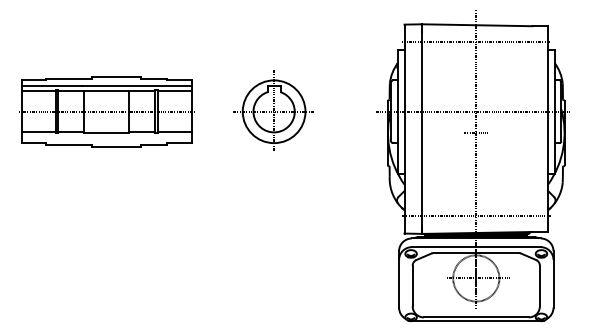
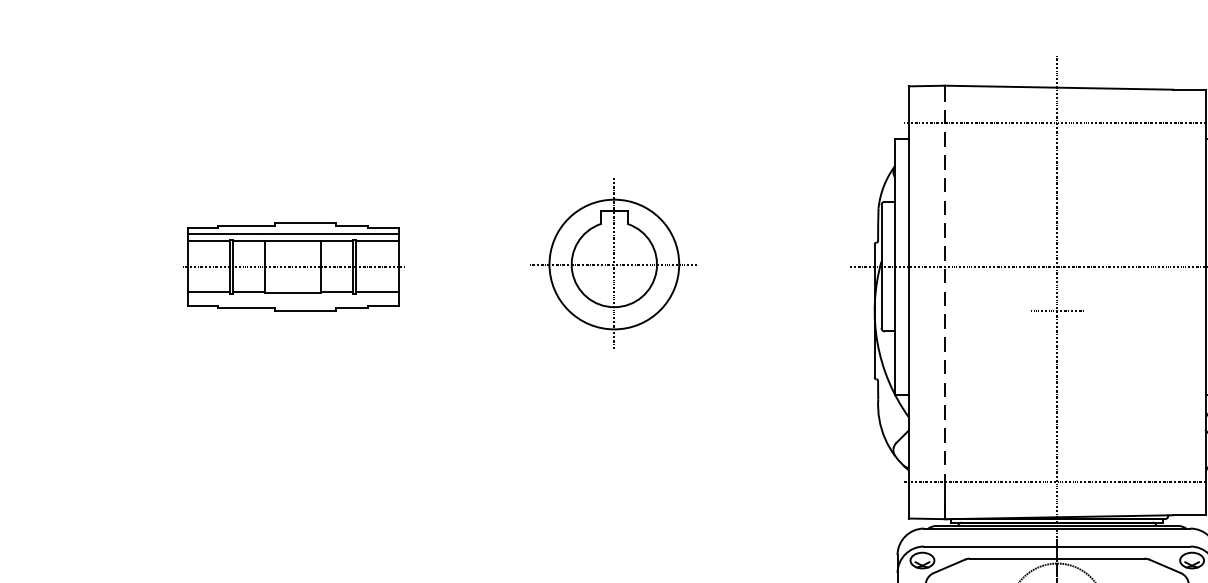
part: (273, 110) -> (613, 261), moved
part: (106, 111) -> (292, 266), size x0.6
line: (421, 123) -> (943, 290), solid -> dashed

